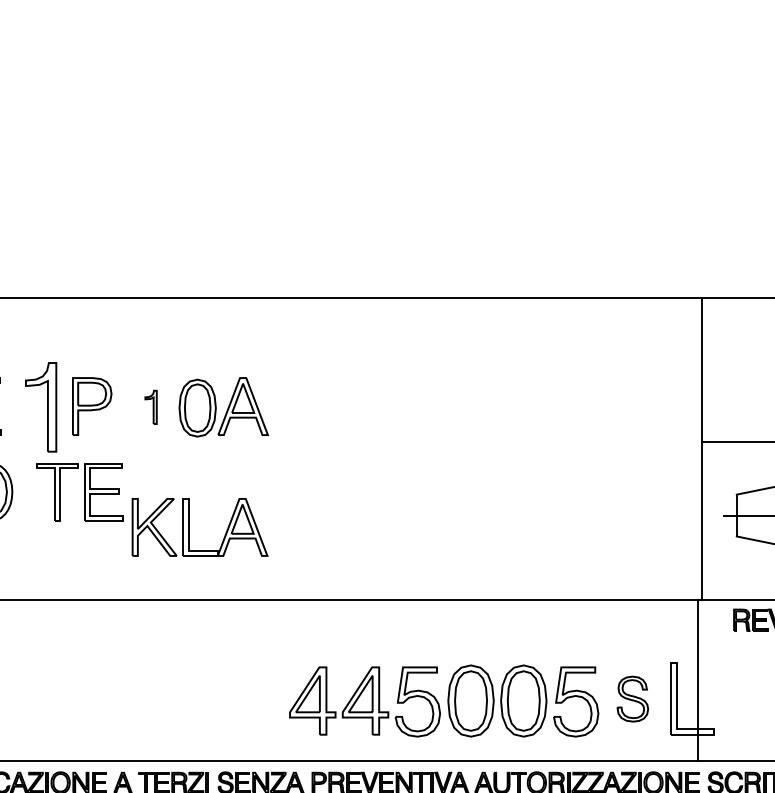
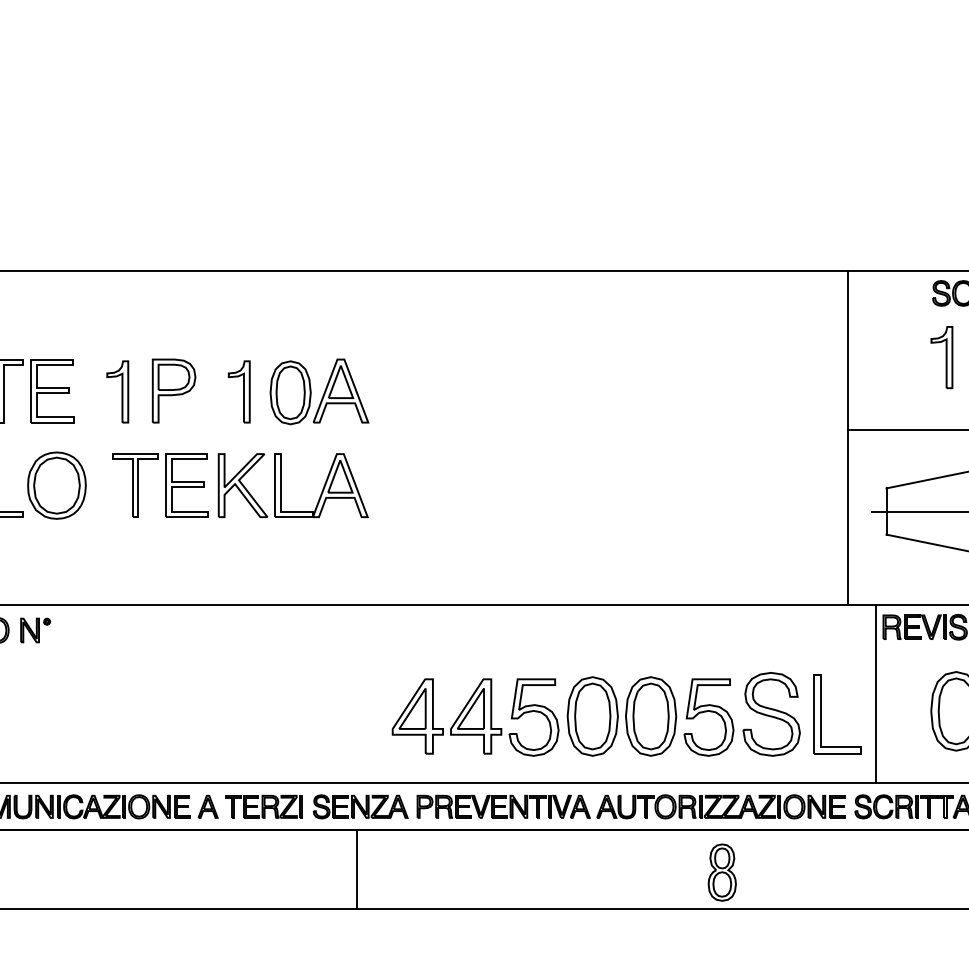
part: (41, 406) -> (117, 391), size x0.62
part: (150, 406) -> (238, 391), size x1.67
part: (189, 527) -> (281, 485), moved
line: (698, 680) -> (876, 693), moved
part: (632, 699) -> (771, 714), size x1.67

